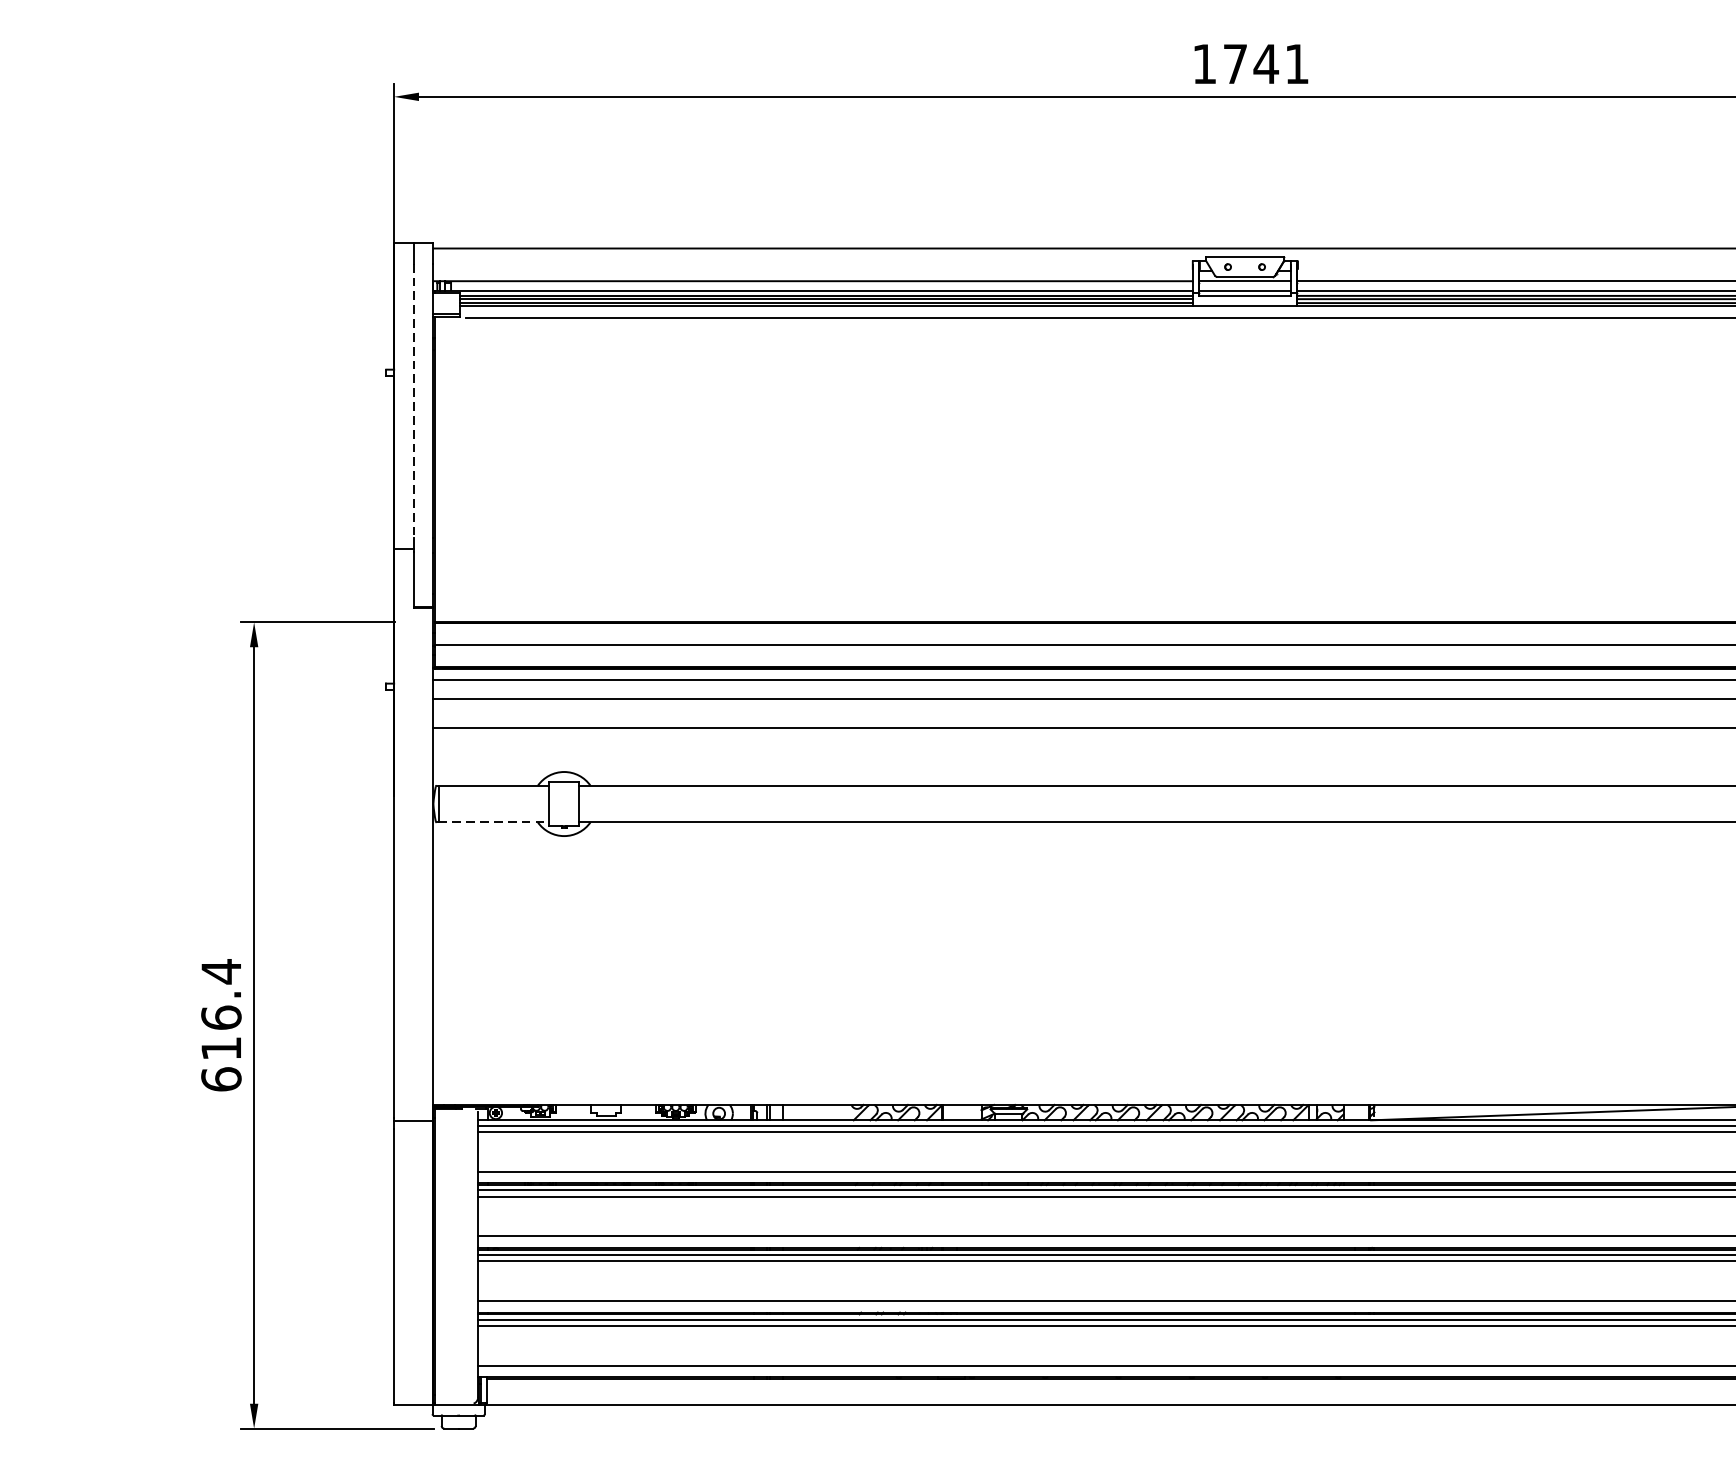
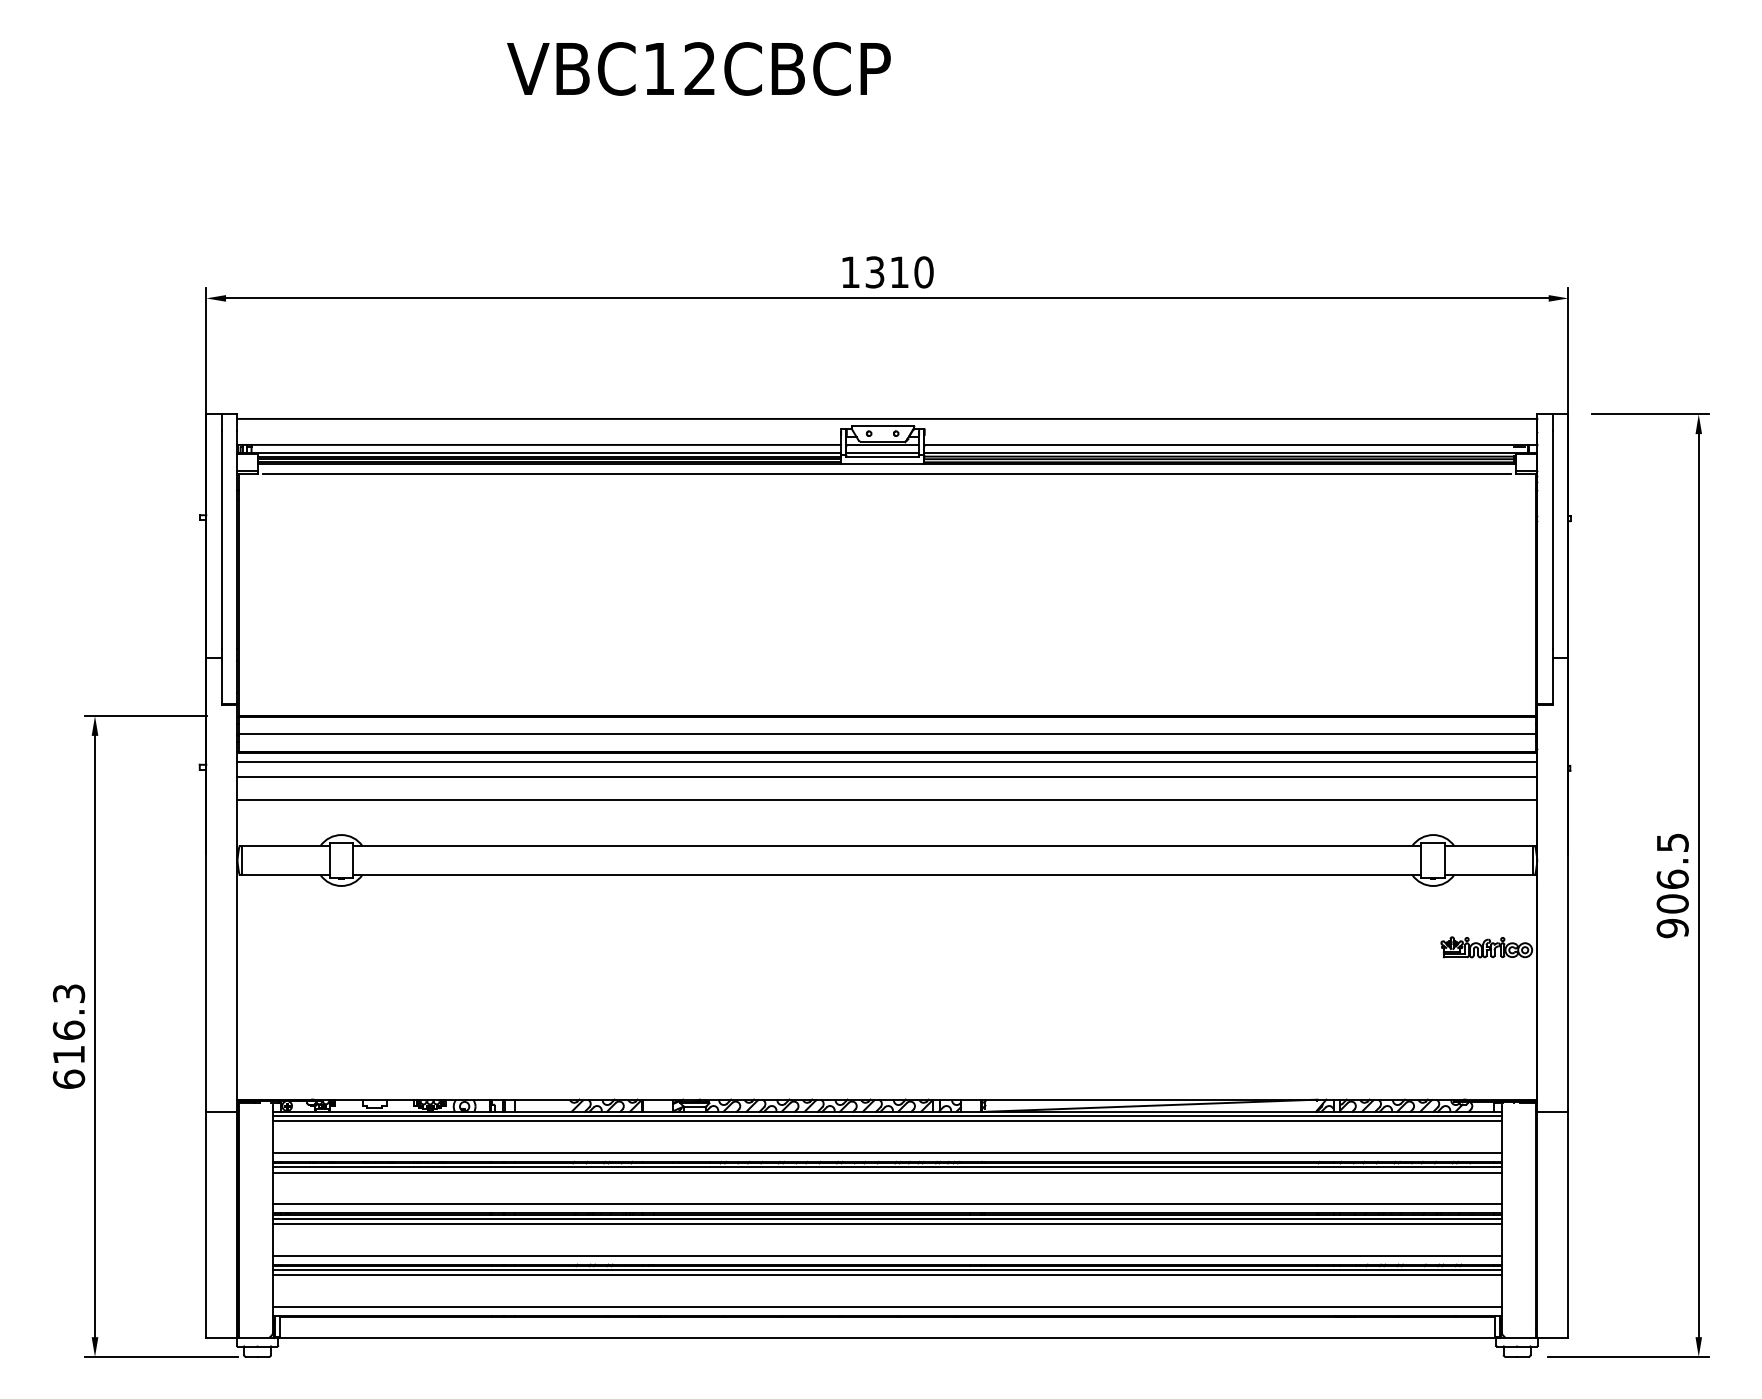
text: (1266, 64) -> (899, 272), 1741 -> 1310
line: (413, 401) -> (221, 540), dashed -> solid
line: (493, 822) -> (285, 875), dashed -> solid
text: (220, 971) -> (68, 993), 616.4 -> 616.3

